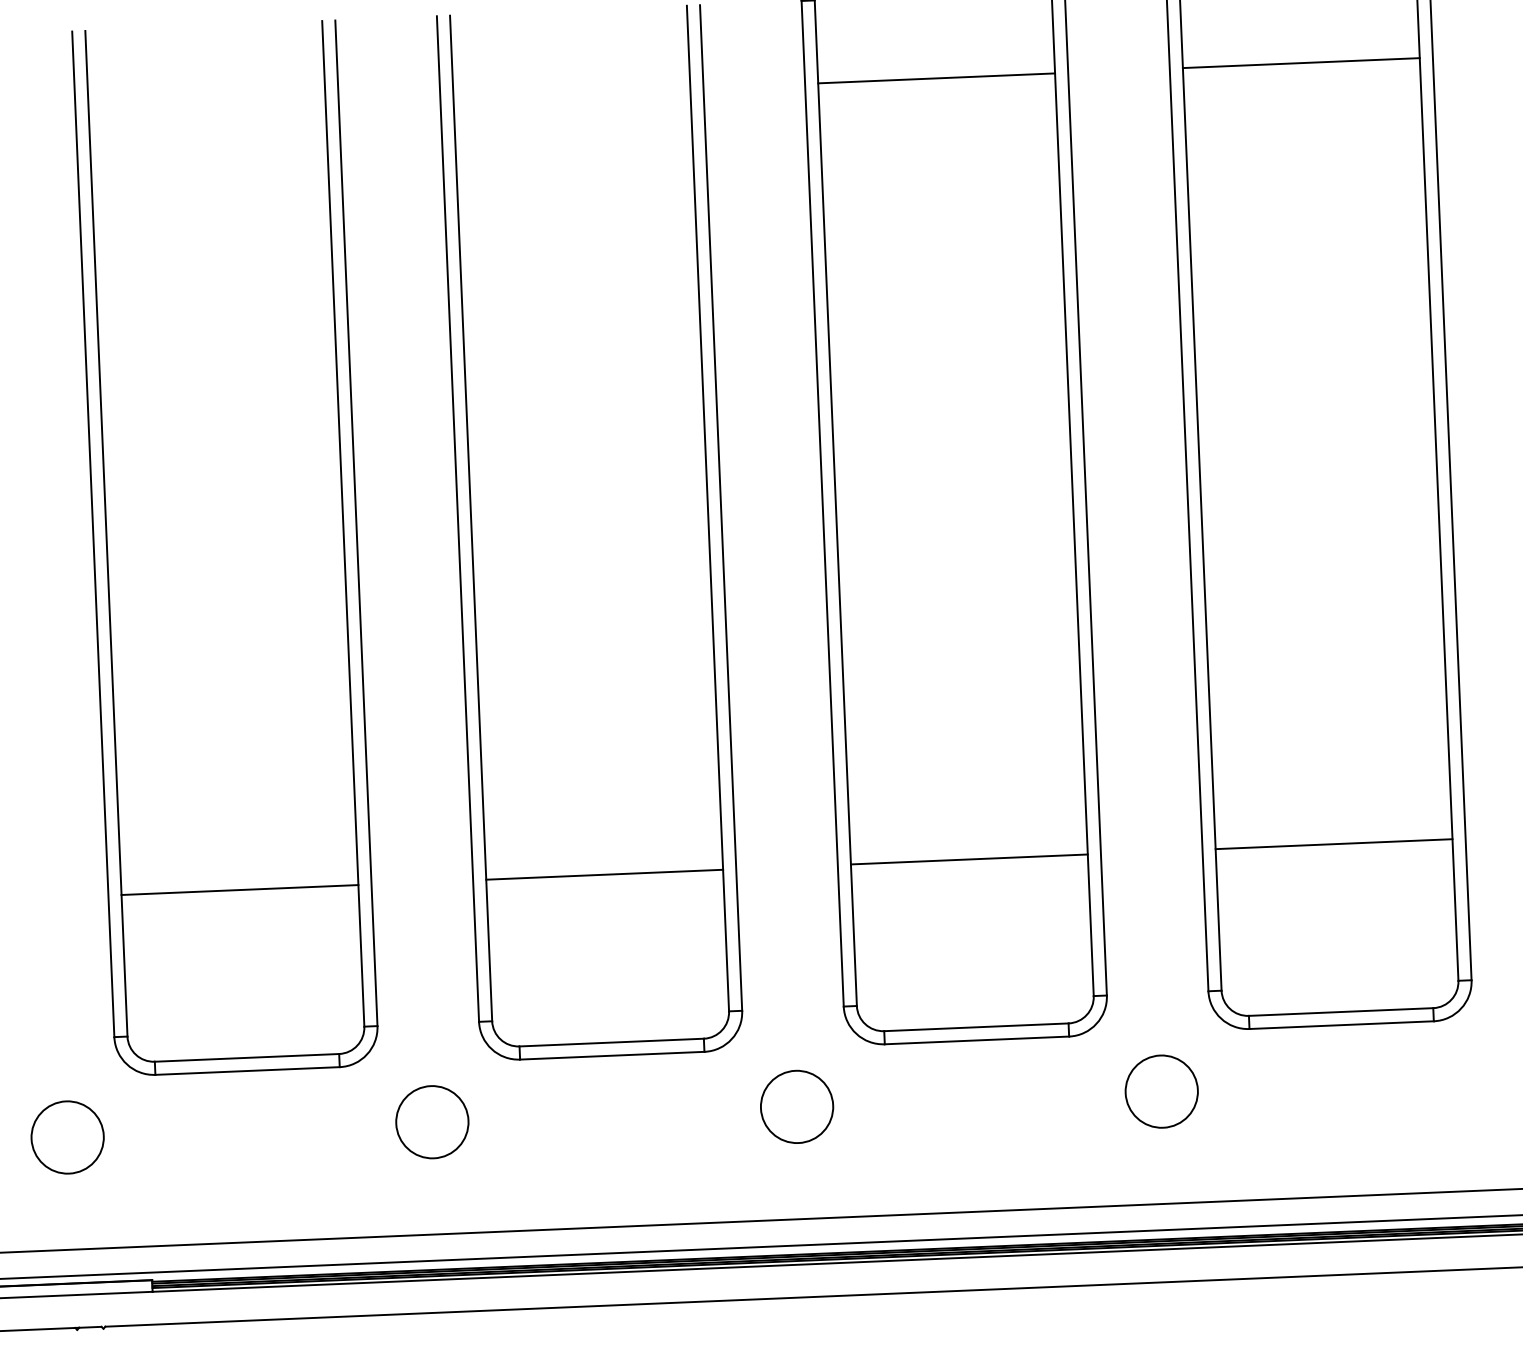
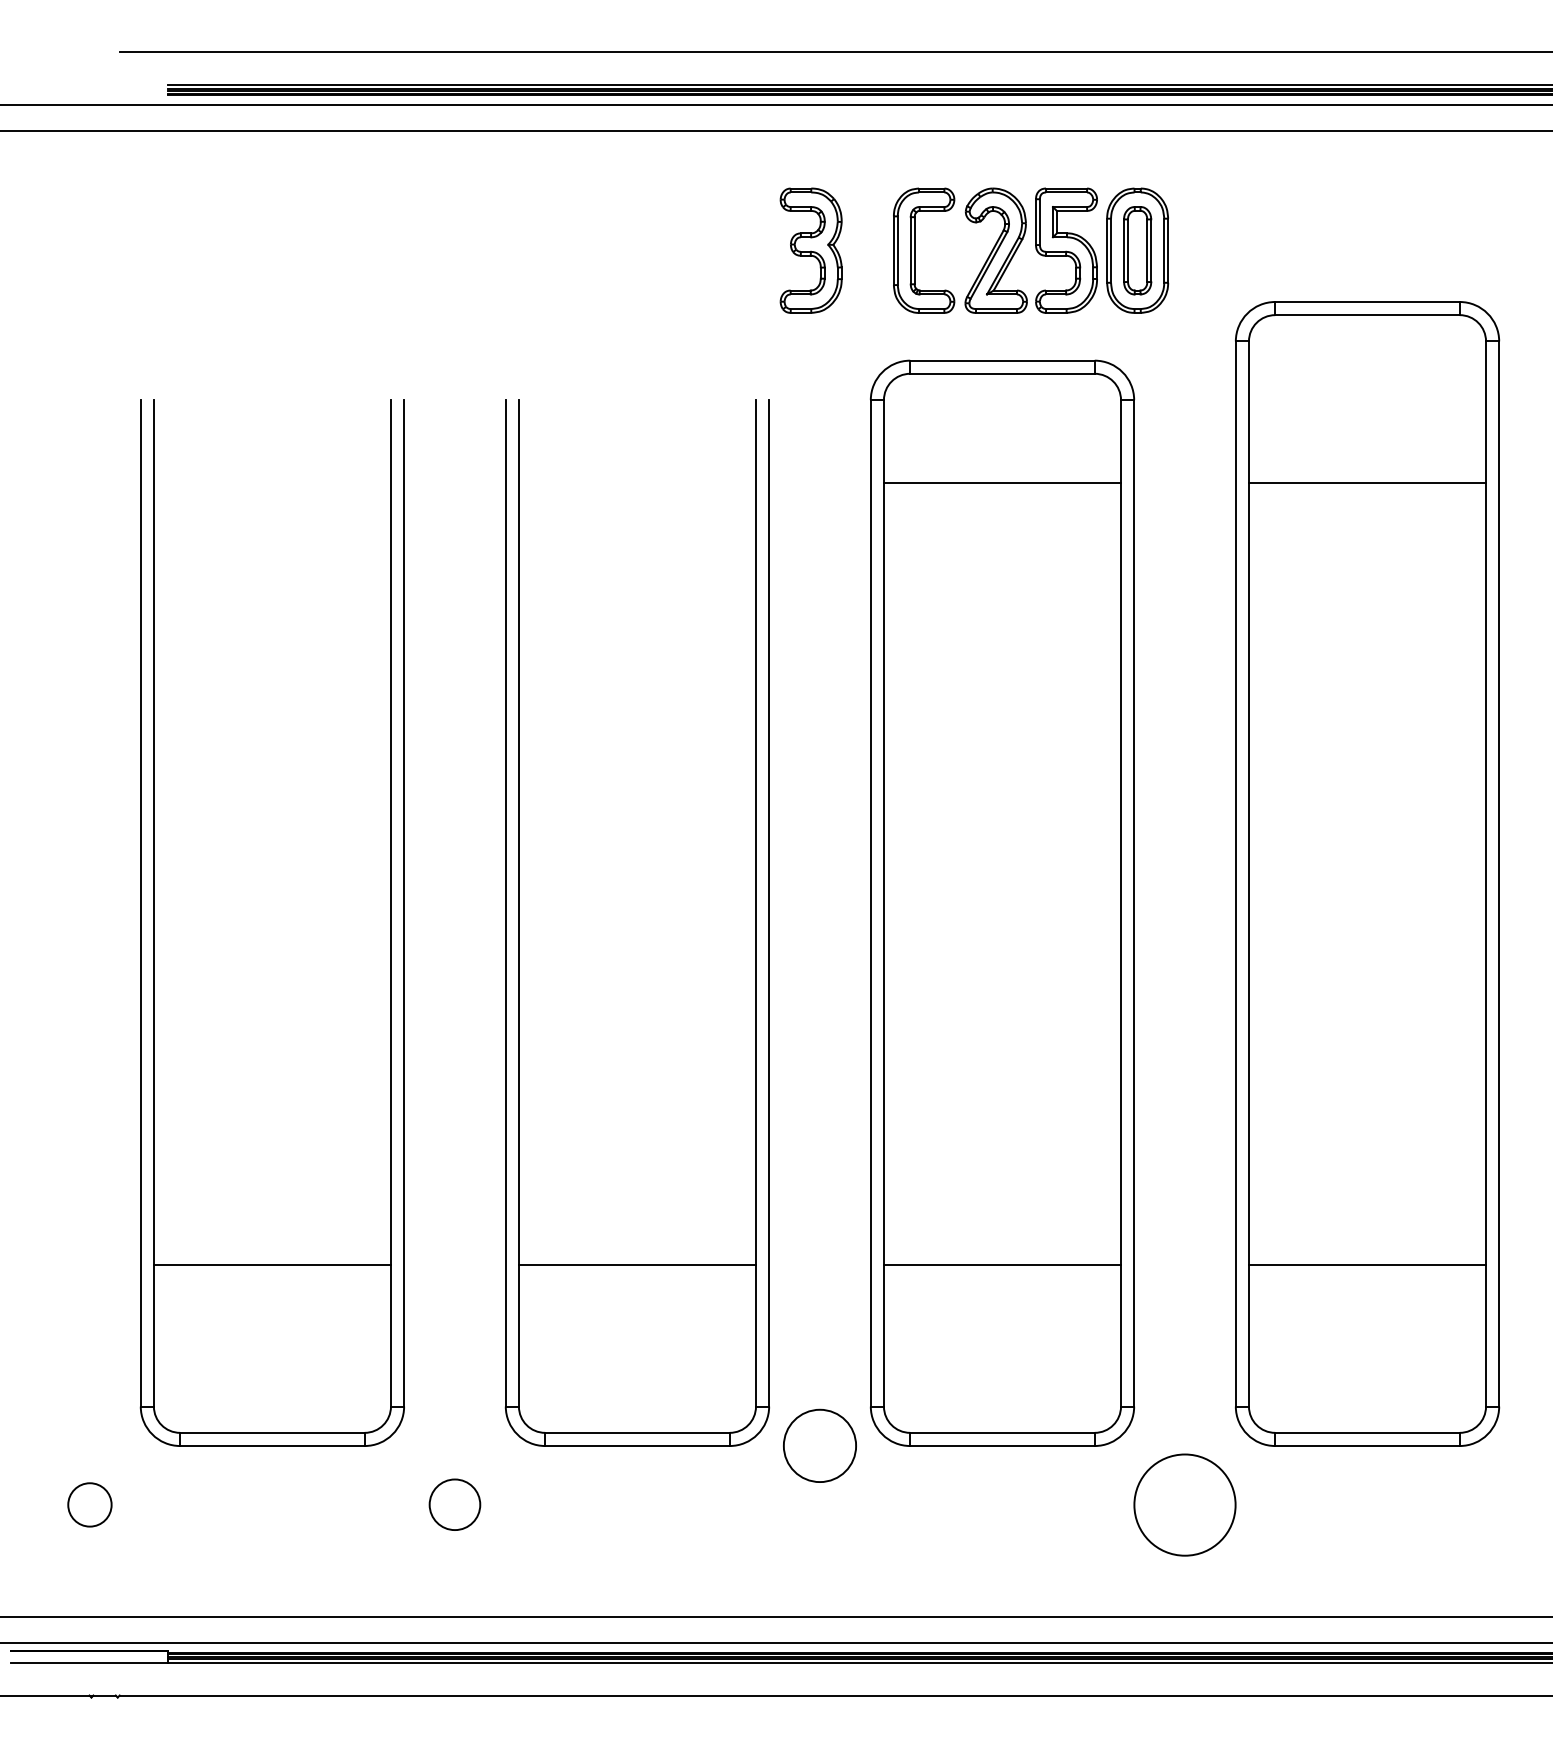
circle: (1161, 1091) -> (1184, 1504), size x1.4
circle: (796, 1106) -> (819, 1445), moved
circle: (431, 1121) -> (454, 1504), size x0.7
circle: (67, 1137) -> (89, 1504), size x0.6

